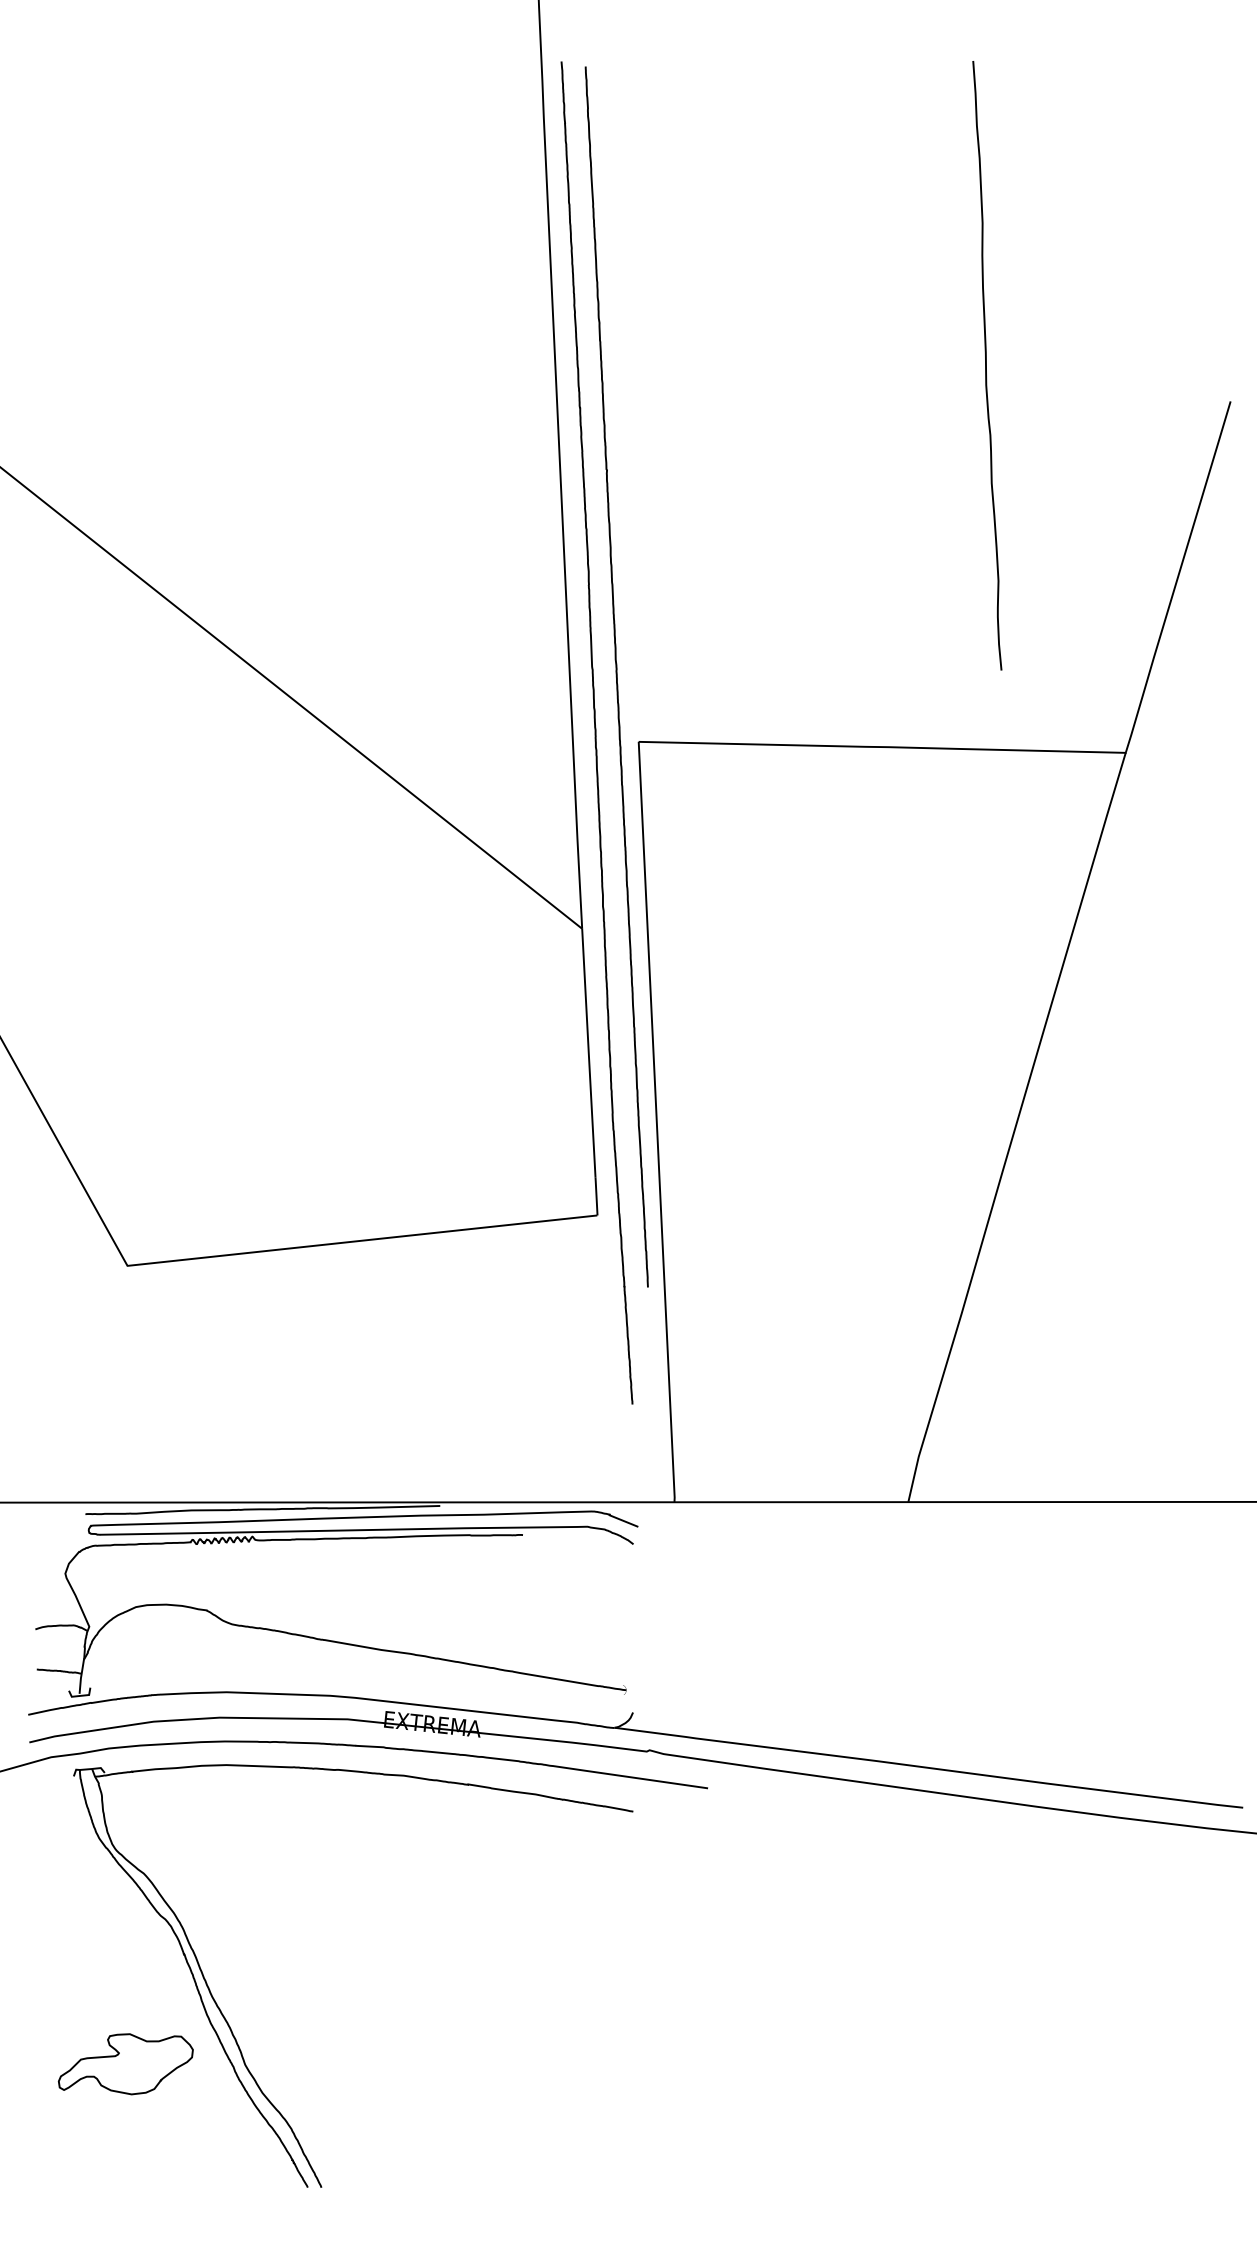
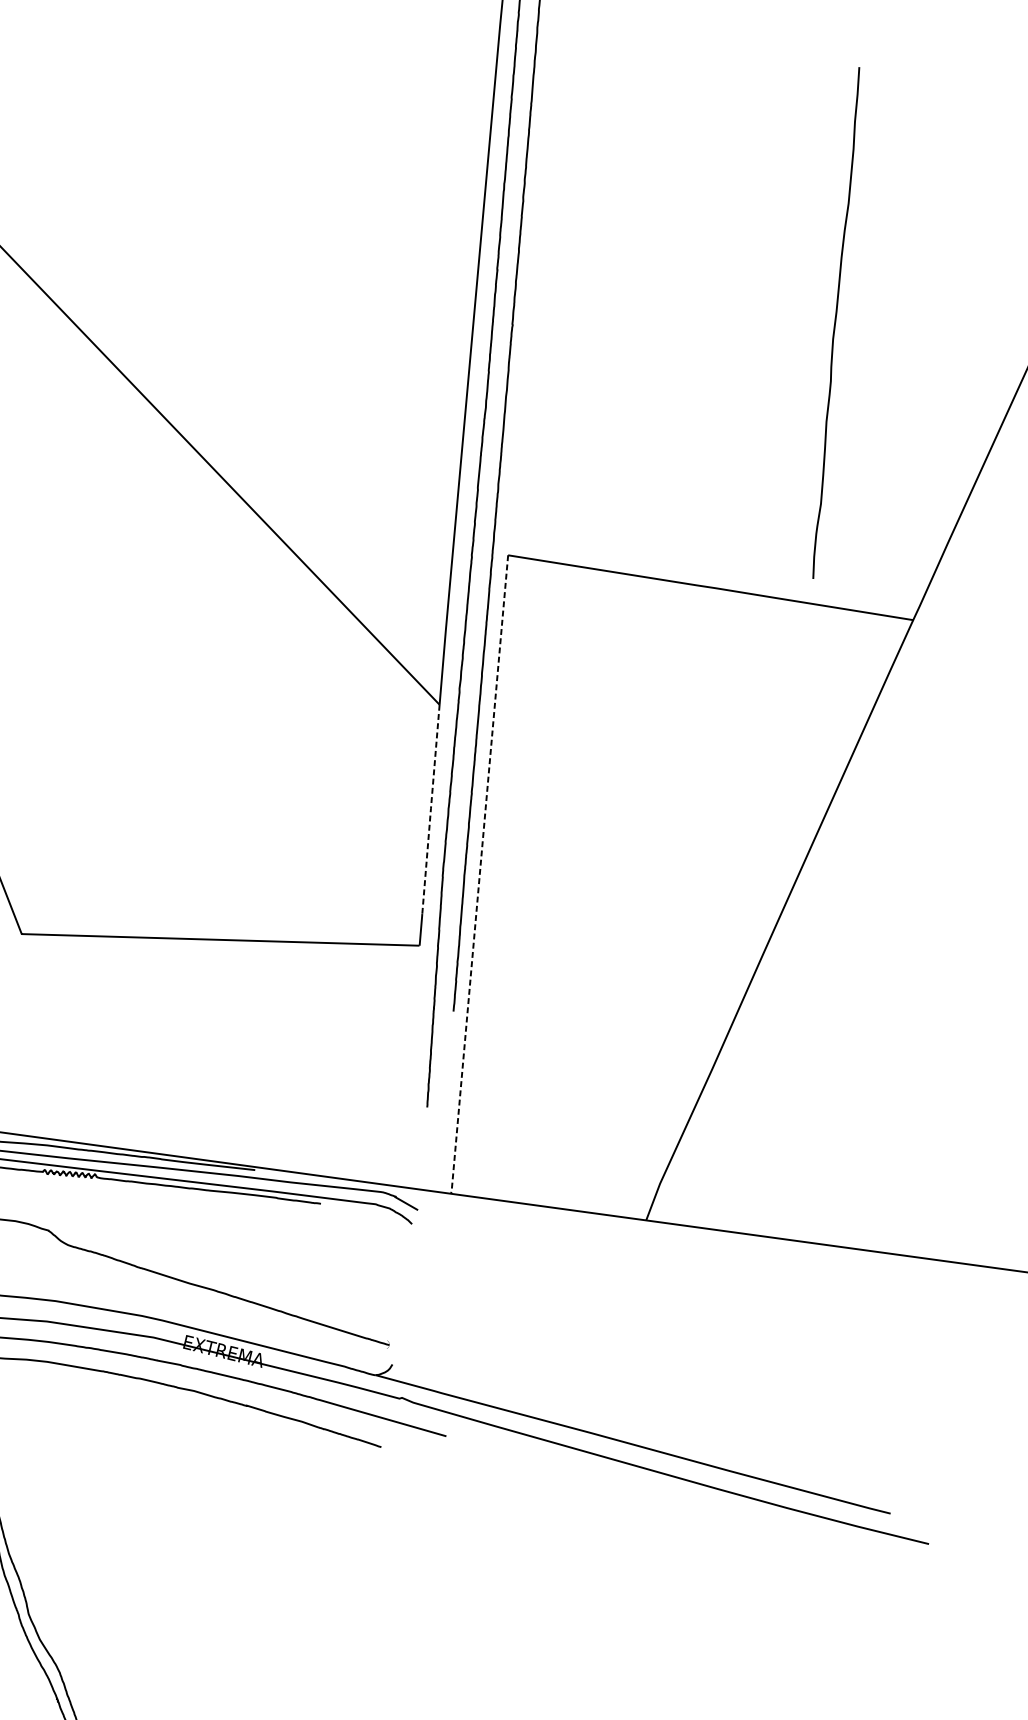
curve: (986, 365) -> (835, 322), moved
line: (588, 1053) -> (430, 809), solid -> dashed
line: (656, 1123) -> (479, 875), solid -> dashed

